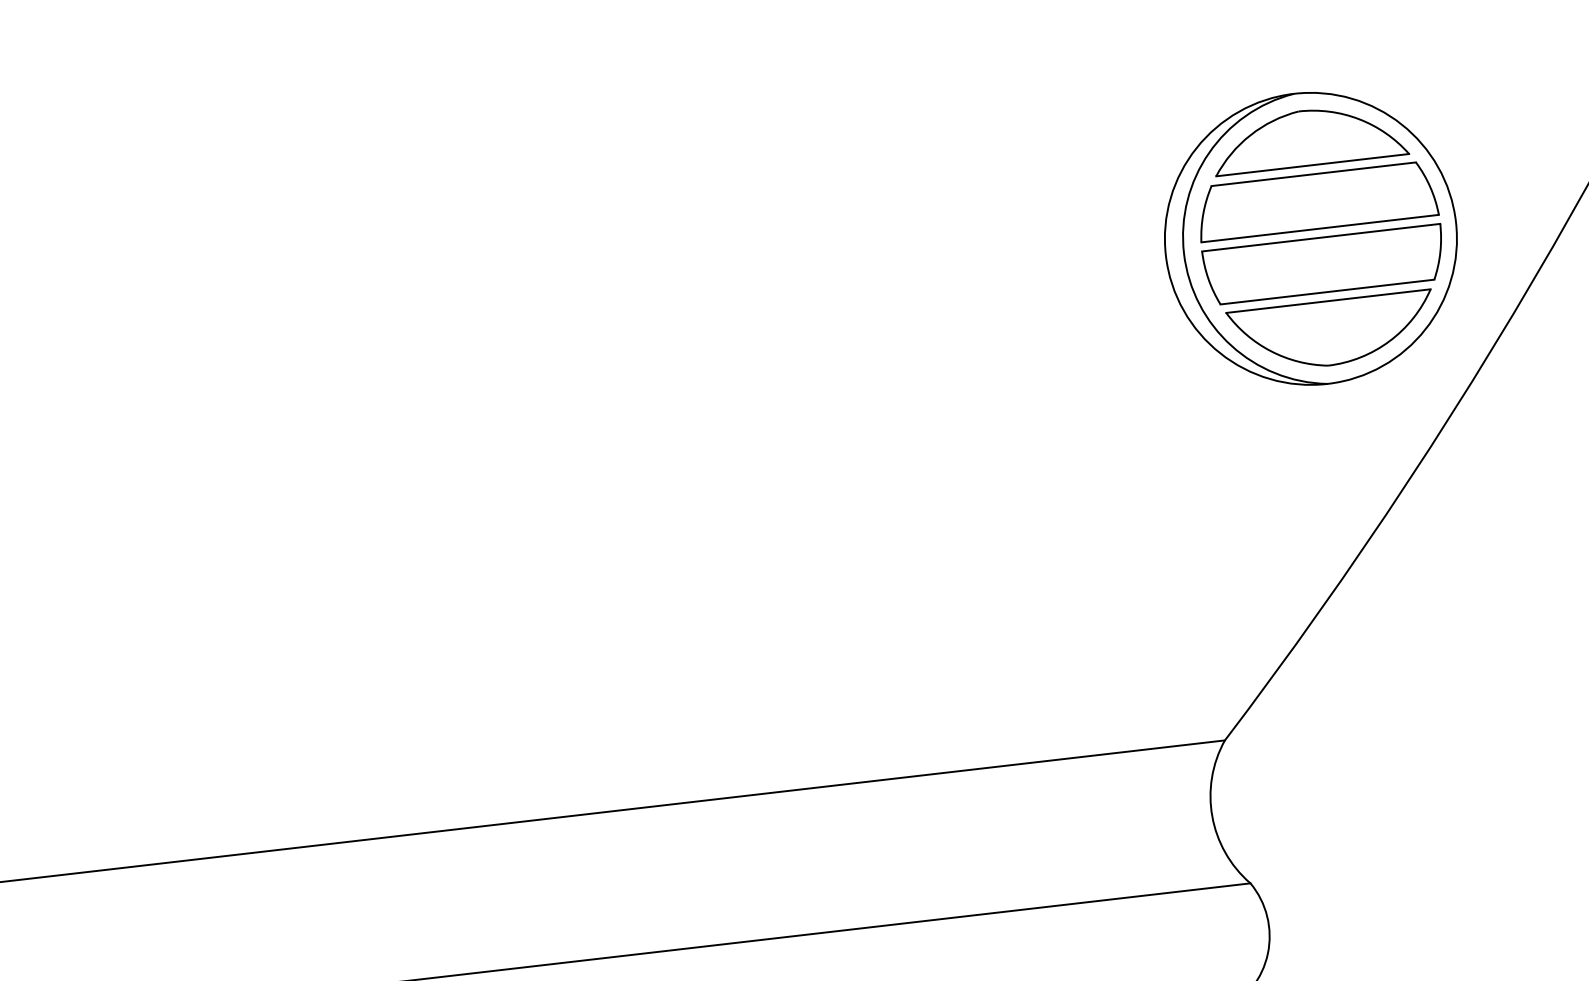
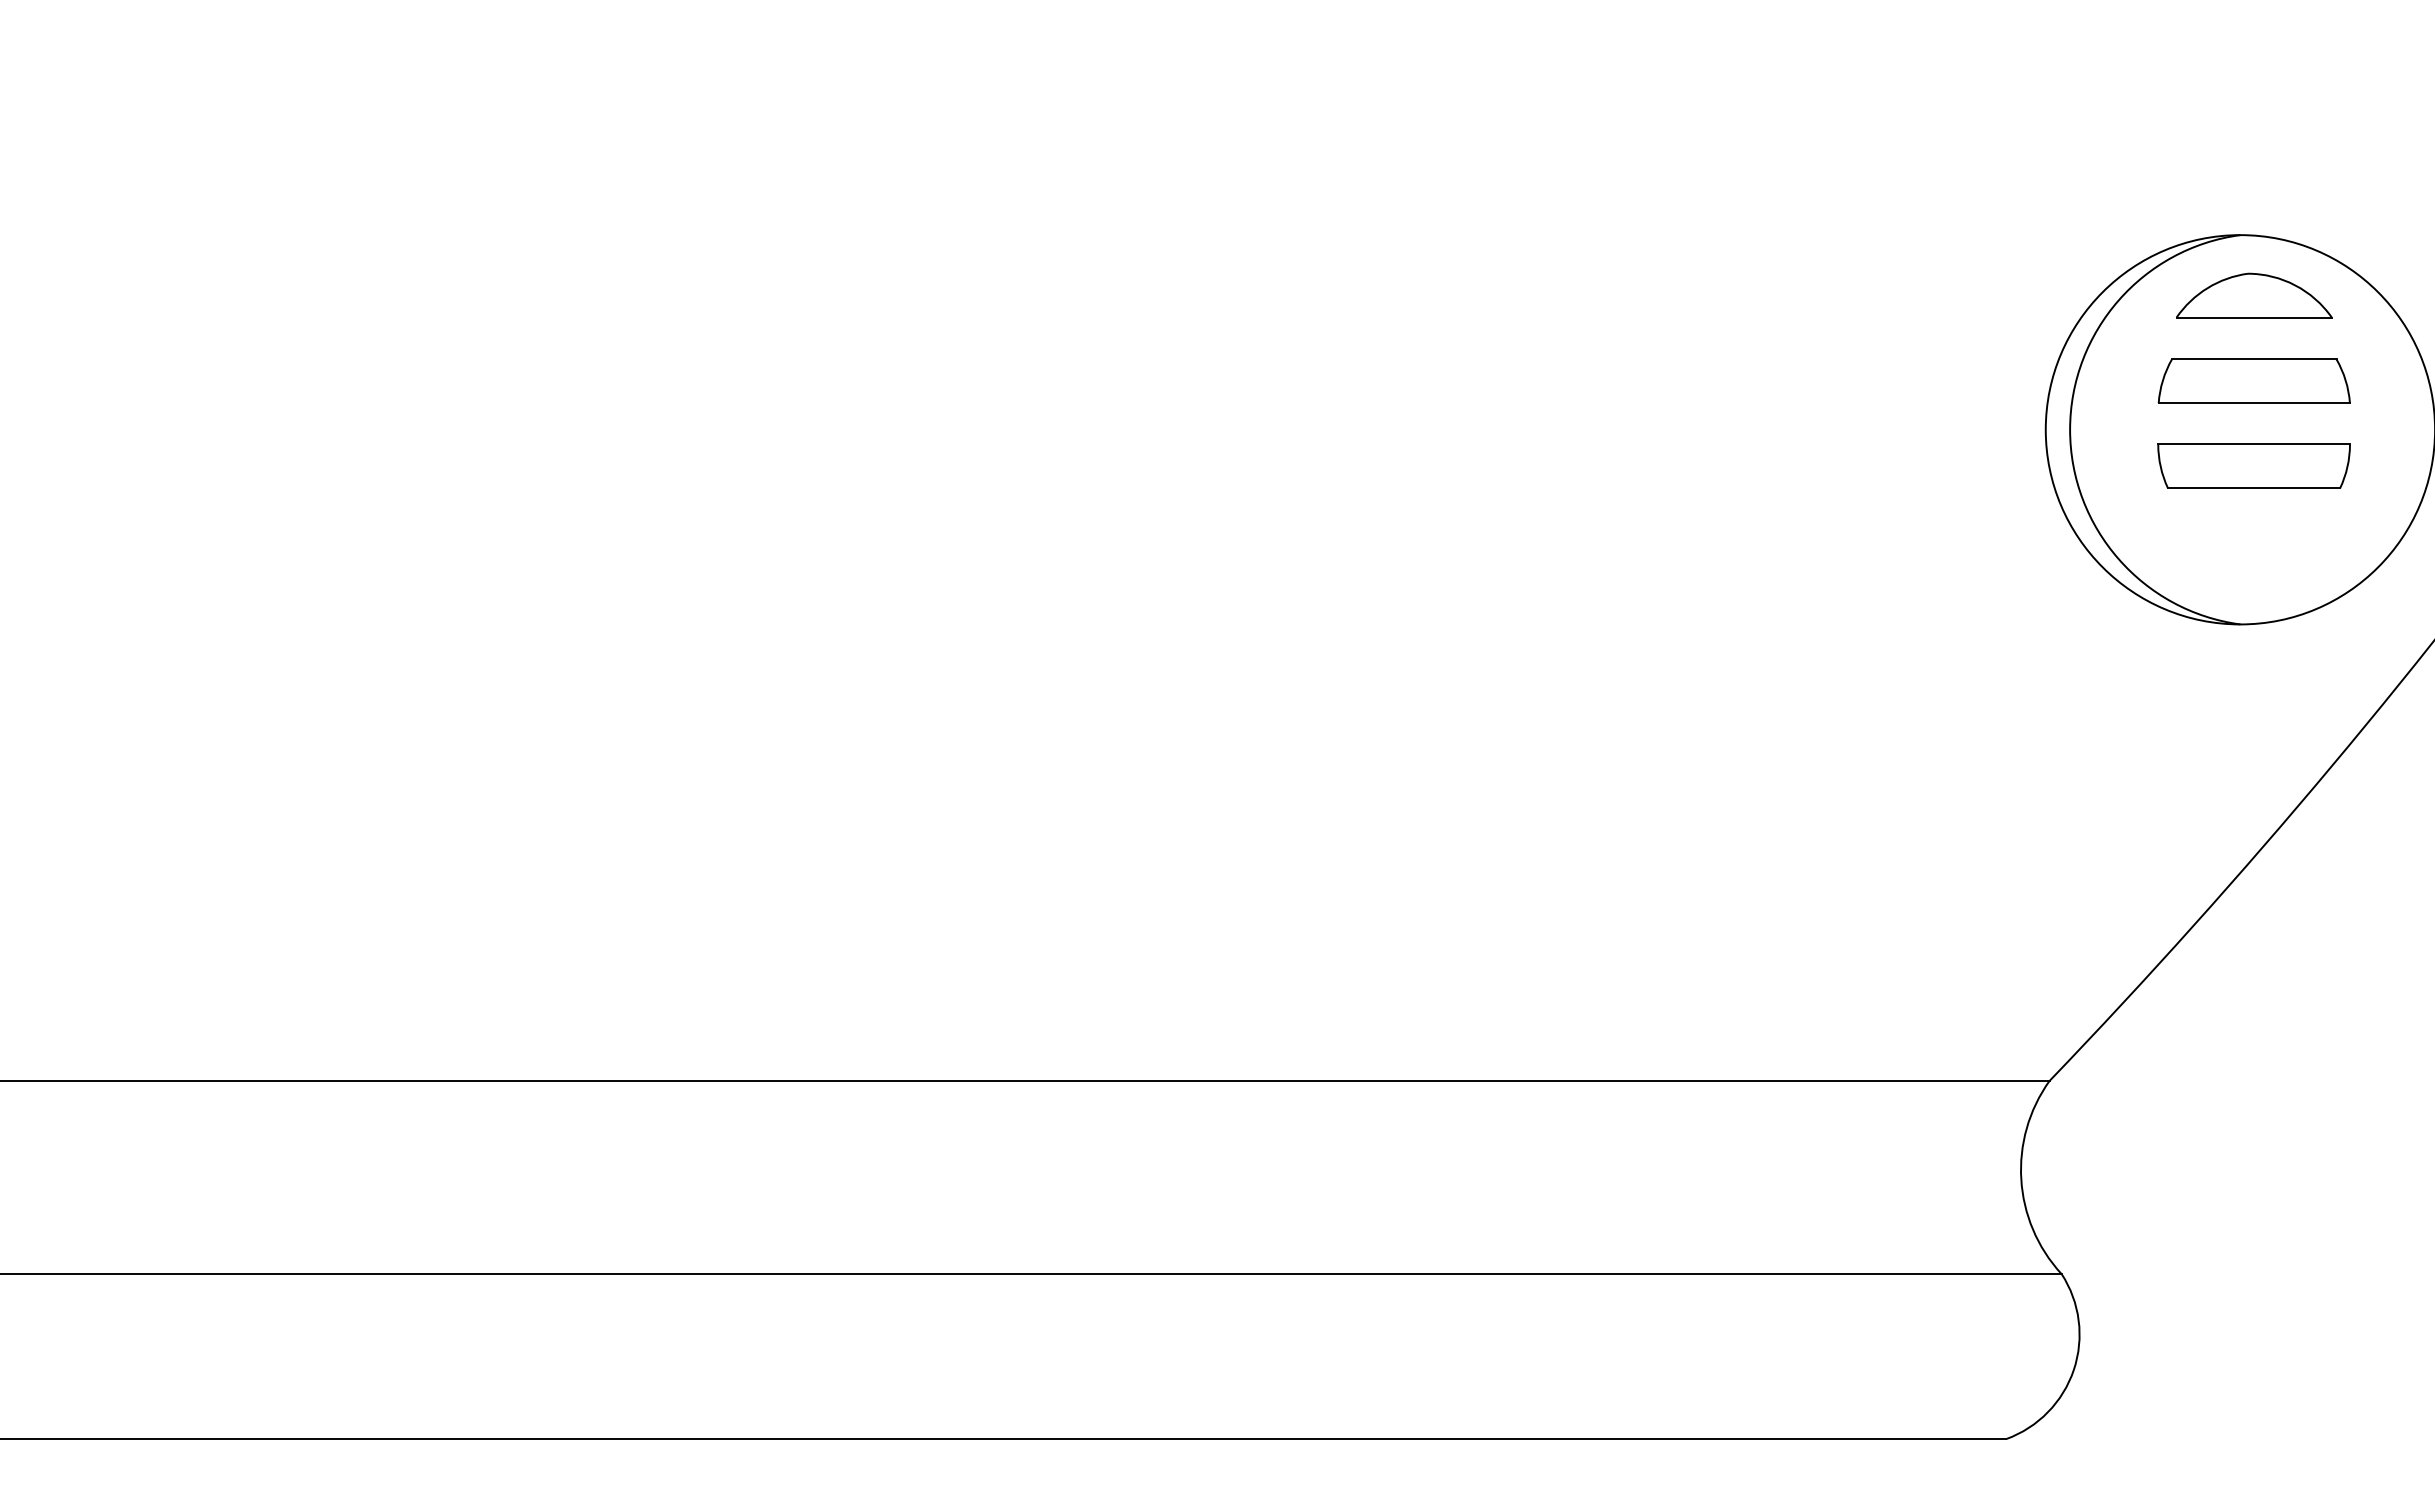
part: (1309, 137) -> (2254, 295), size x0.6
part: (1317, 201) -> (2254, 381), size x0.6
part: (1323, 265) -> (2253, 466), size x0.6
part: (1331, 332) -> (2253, 557), removed

